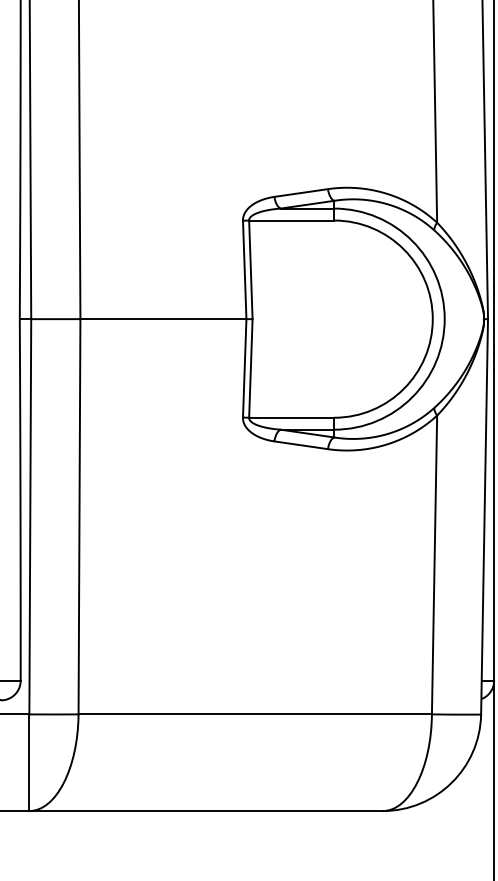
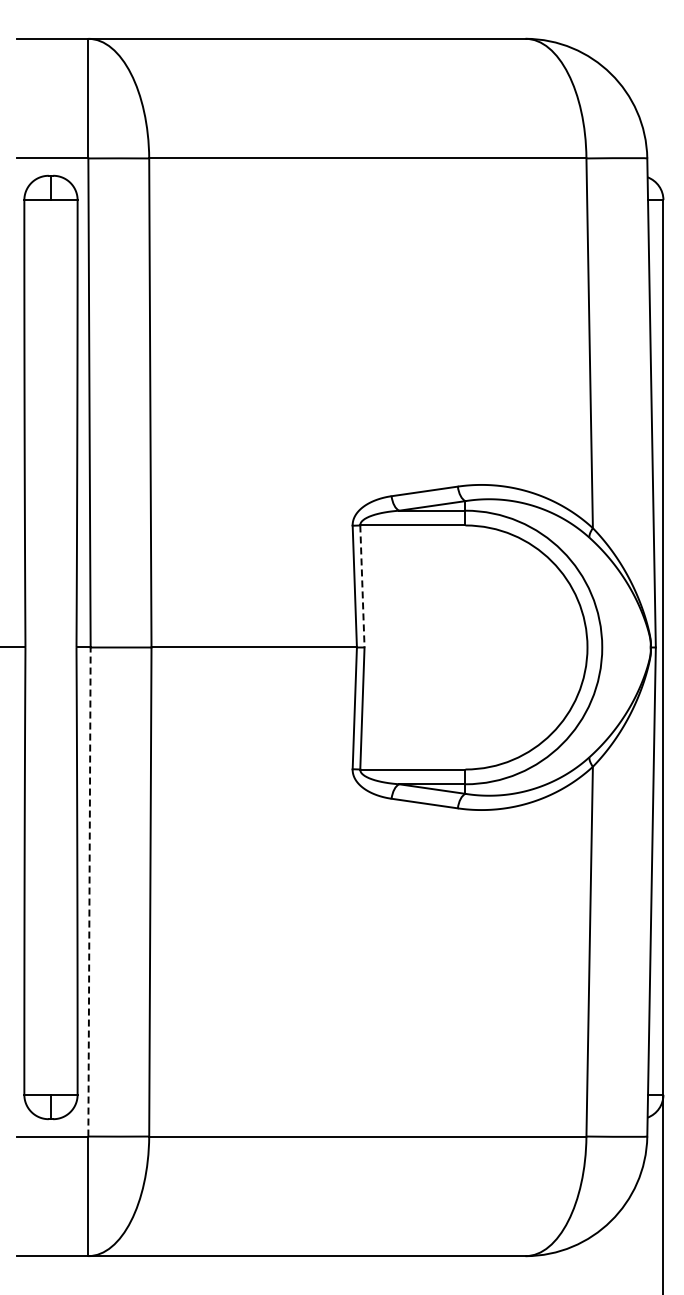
line: (250, 269) -> (362, 586), solid -> dashed
line: (30, 517) -> (89, 892), solid -> dashed

